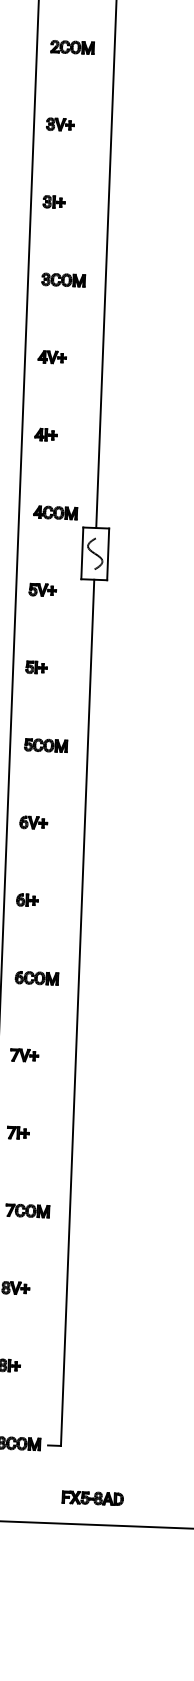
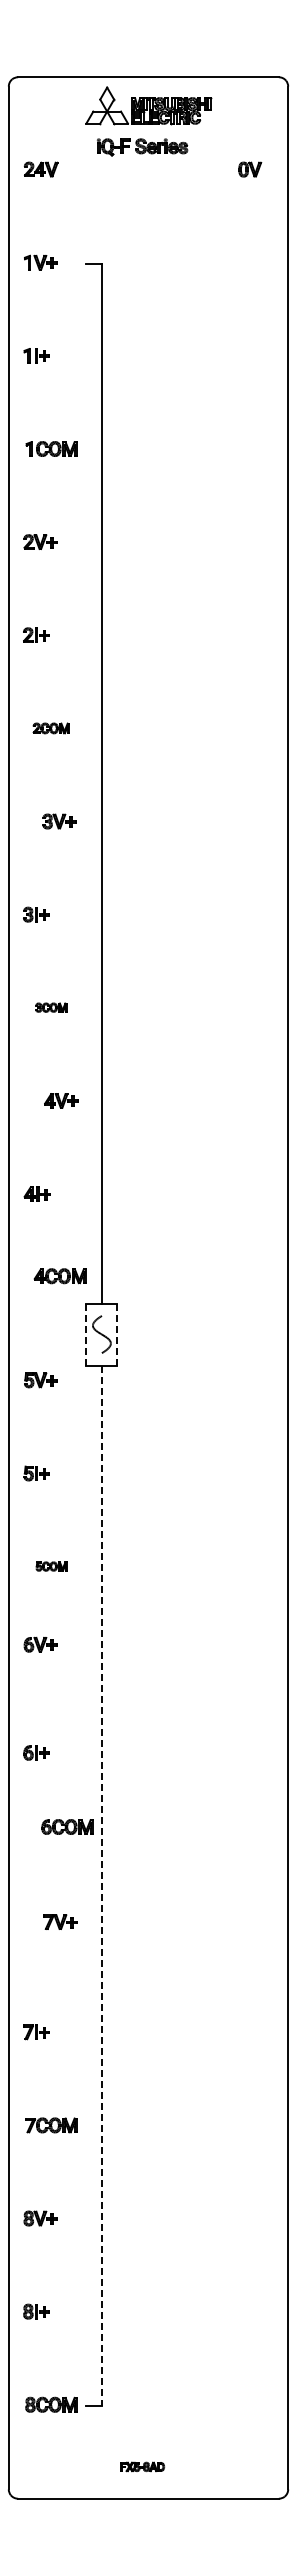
part: (72, 47) -> (51, 728), size x0.7
part: (60, 124) -> (59, 821), moved
part: (63, 279) -> (51, 1007), size x0.6
part: (52, 357) -> (61, 1100), moved
part: (54, 513) -> (59, 1276), moved
line: (82, 553) -> (86, 1334), solid -> dashed
line: (108, 555) -> (117, 1335), solid -> dashed
part: (45, 745) -> (51, 1566), size x0.6
part: (33, 822) -> (40, 1644), moved
part: (36, 977) -> (67, 1826), moved
line: (77, 1012) -> (101, 1885), solid -> dashed
part: (24, 1054) -> (60, 1921), moved
part: (92, 1497) -> (142, 2466), size x0.6

